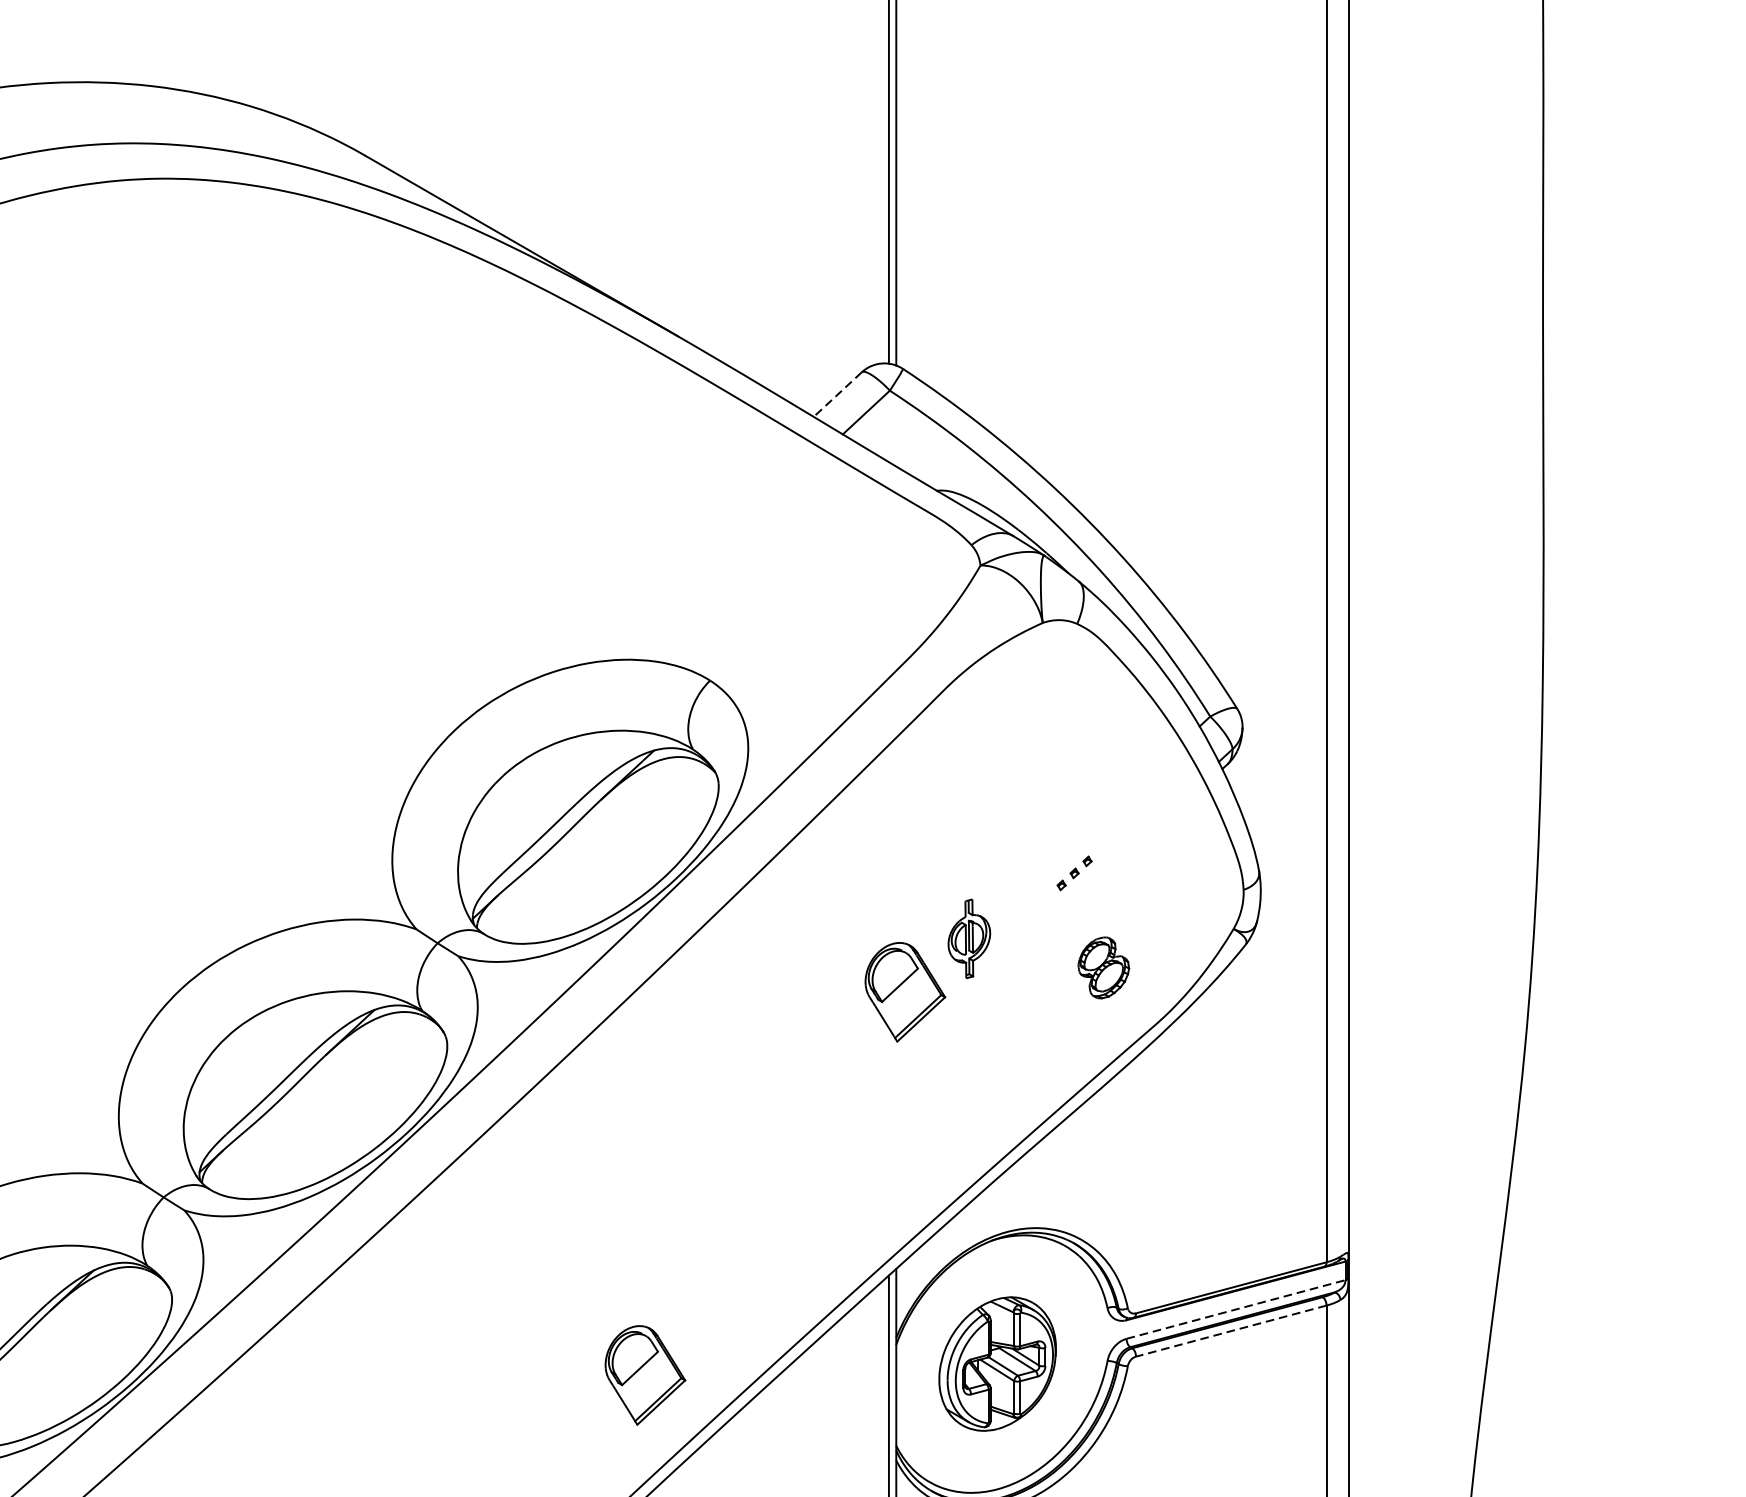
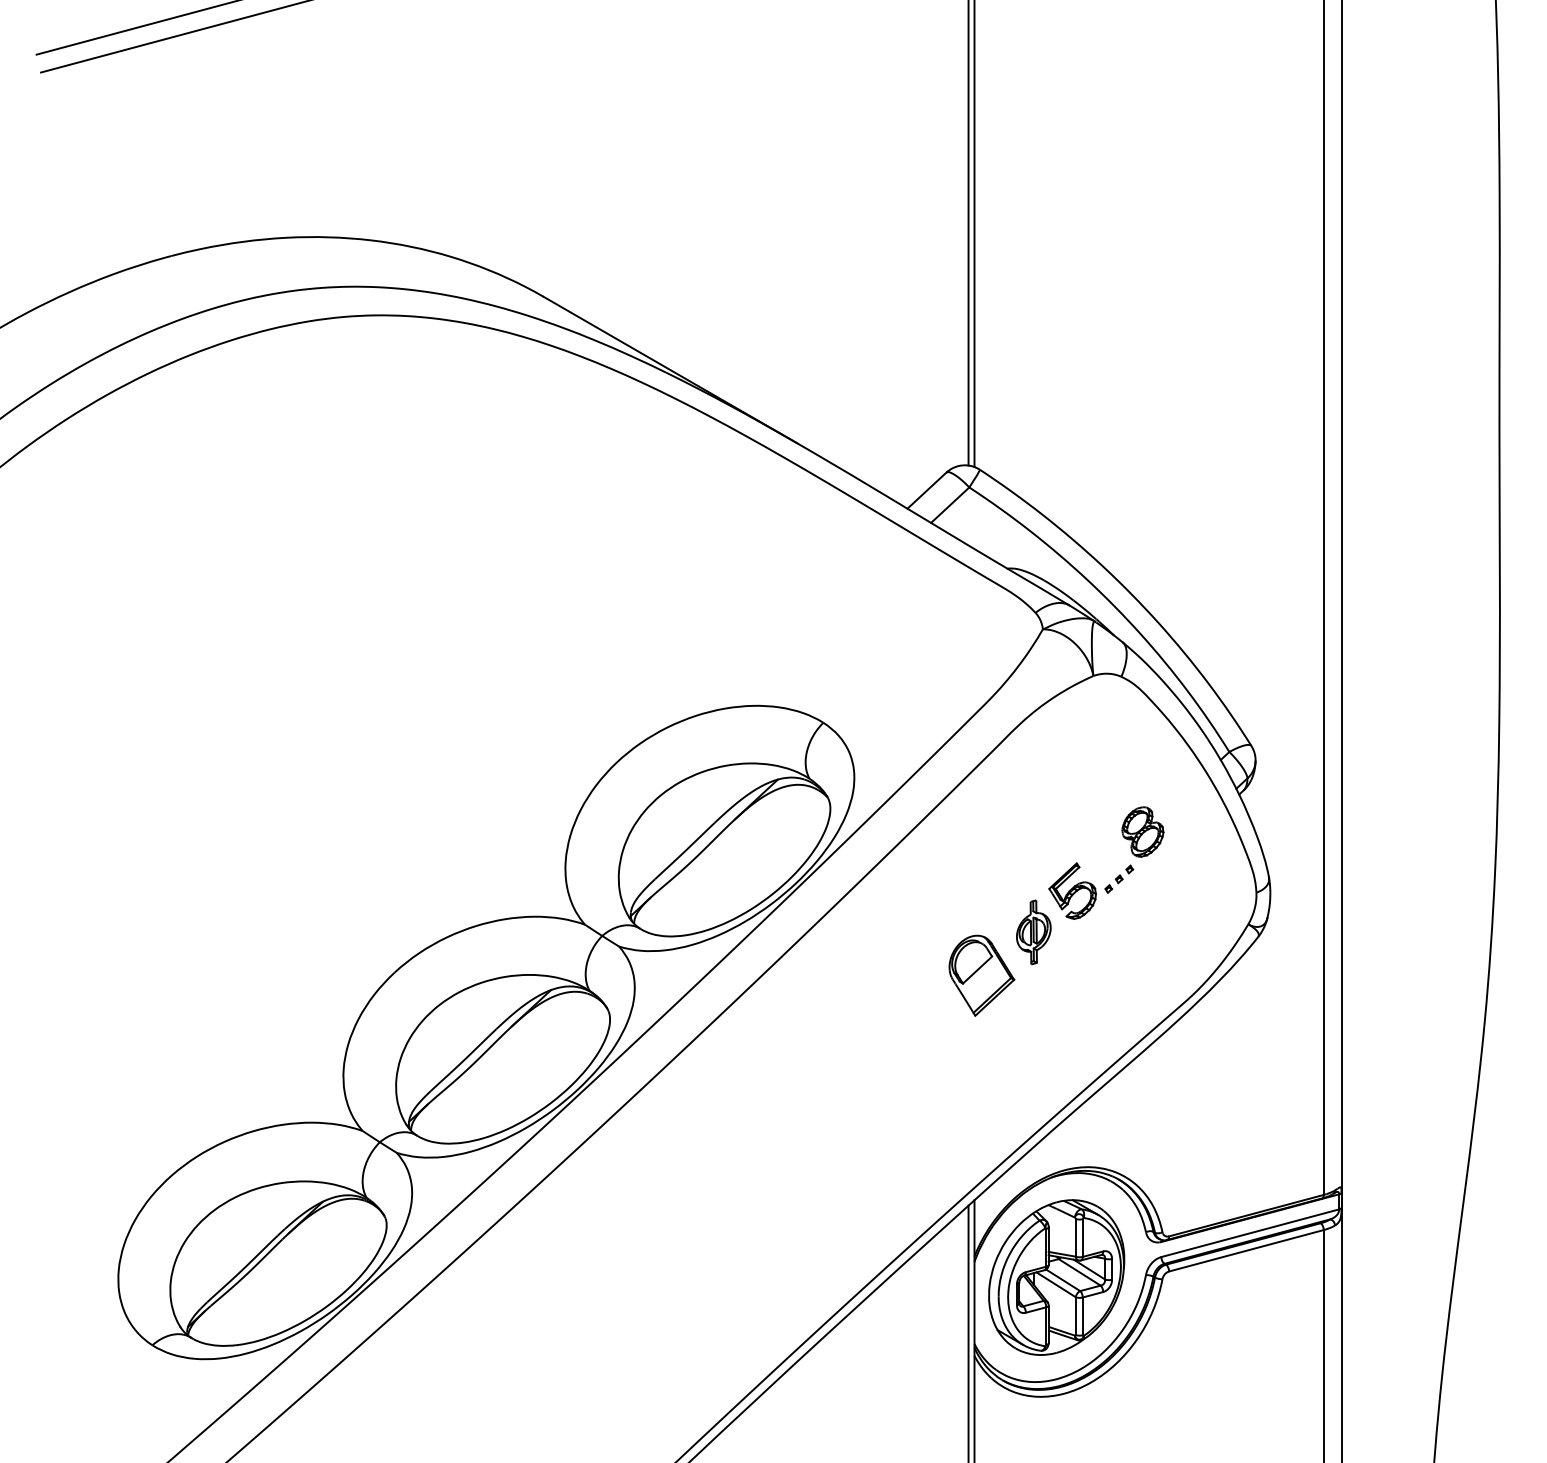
line: (837, 394) -> (926, 490), dashed -> solid
part: (1017, 887) -> (1072, 890), added
part: (1103, 967) -> (1142, 831), moved
line: (1236, 1309) -> (1250, 1233), dashed -> solid
line: (1230, 1330) -> (1245, 1250), dashed -> solid
part: (997, 1364) -> (1056, 1277), size x1.43
part: (644, 1375) -> (770, 1286), removed

